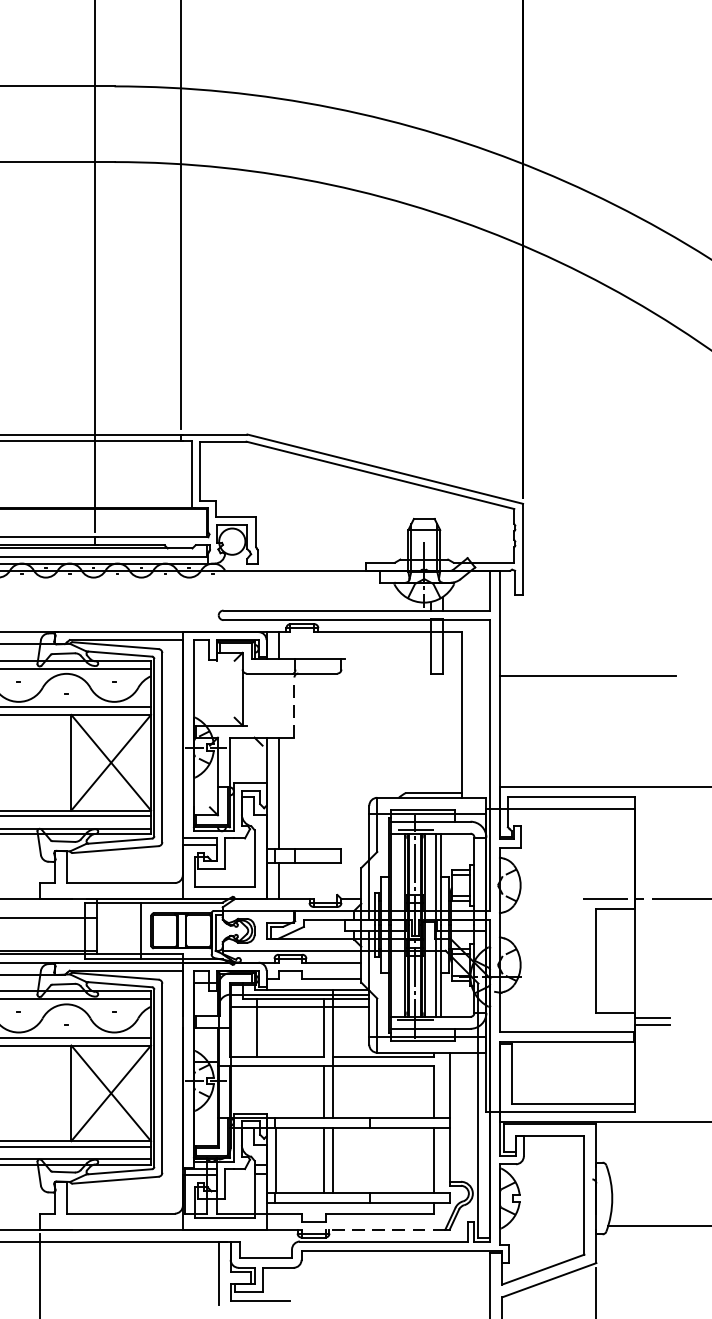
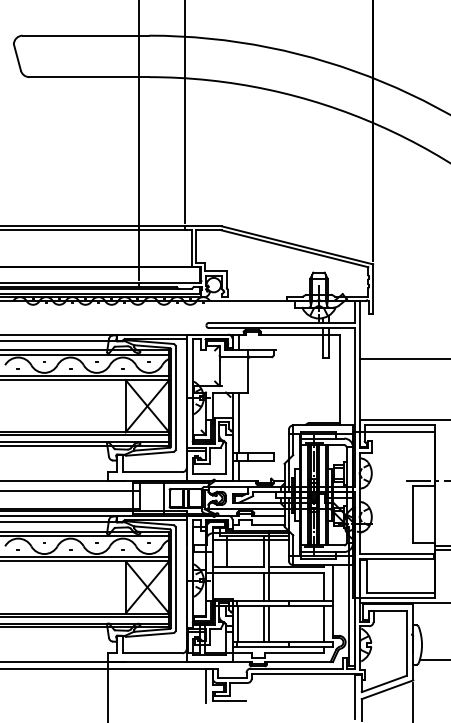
line: (293, 706) -> (247, 375), dashed -> solid
line: (385, 1230) -> (297, 662), dashed -> solid

